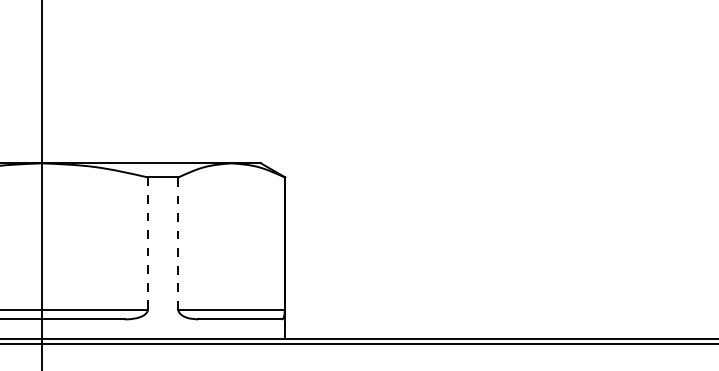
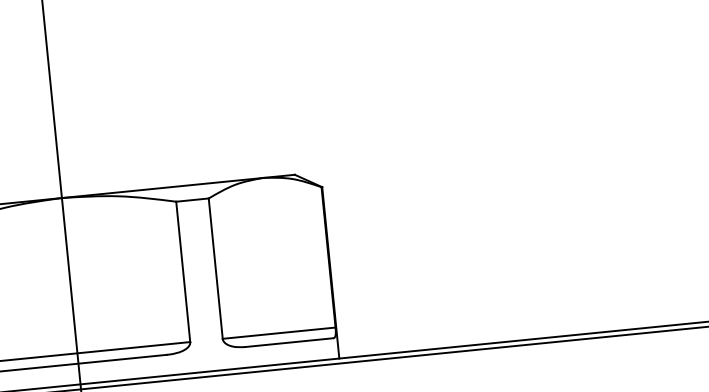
line: (178, 243) -> (215, 268), dashed -> solid
line: (147, 244) -> (182, 272), dashed -> solid

